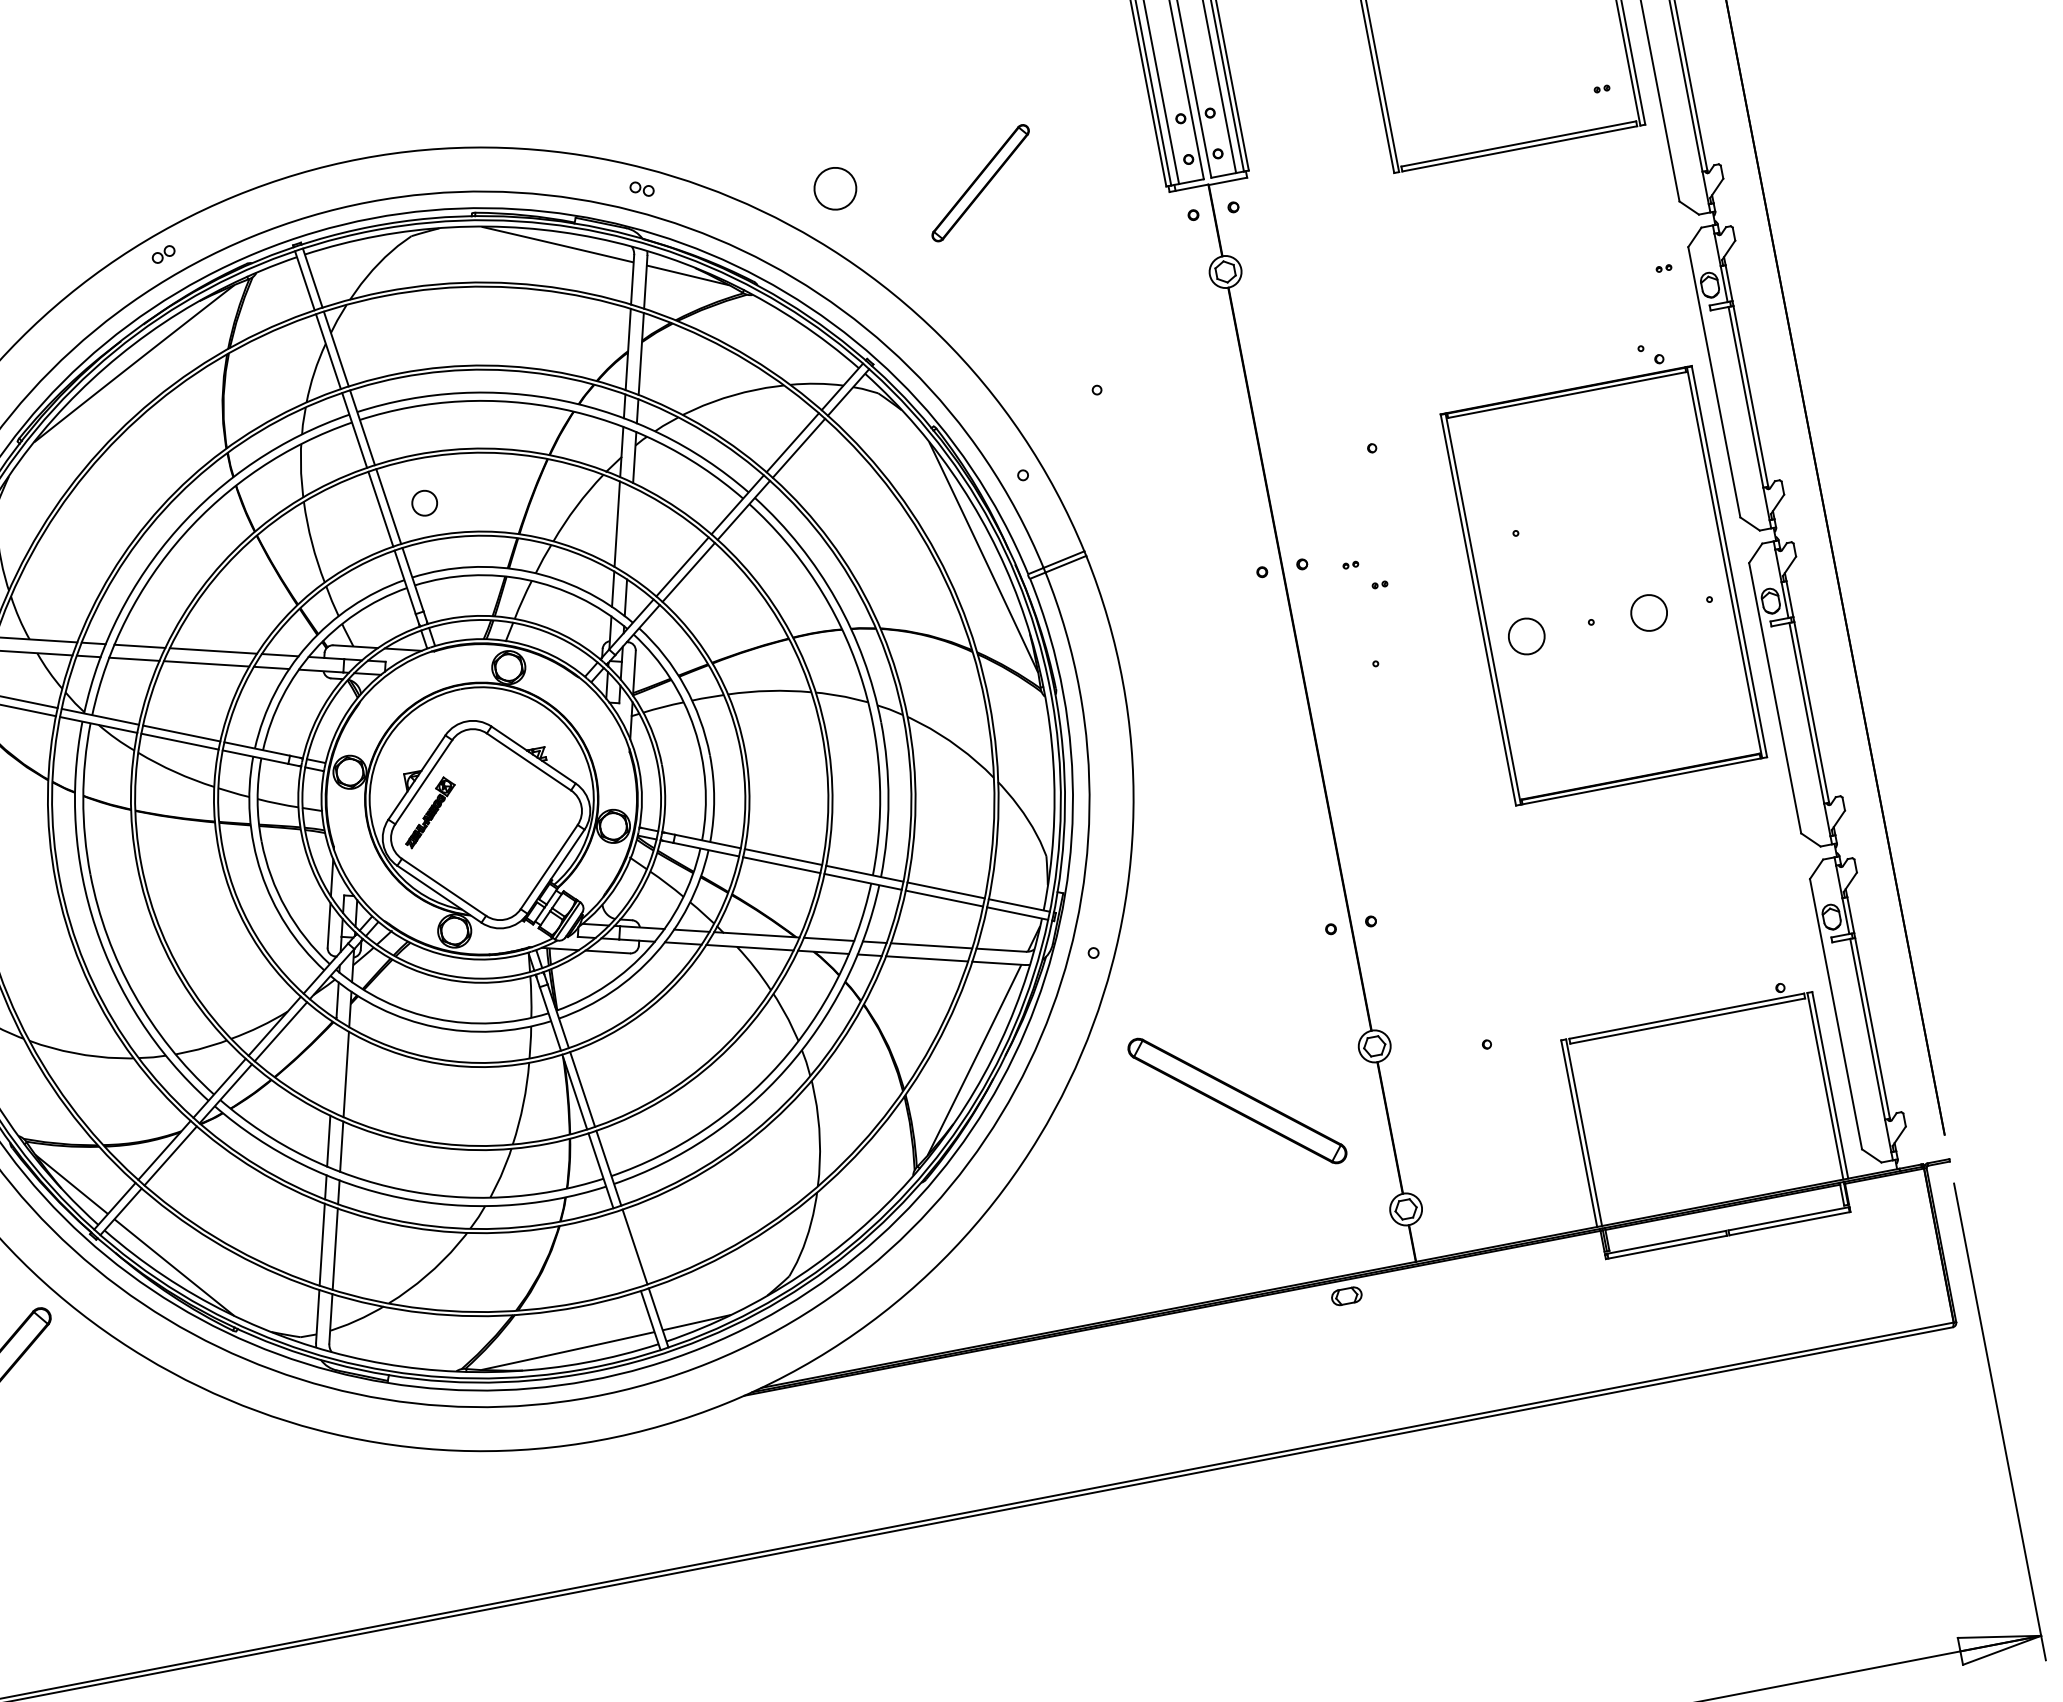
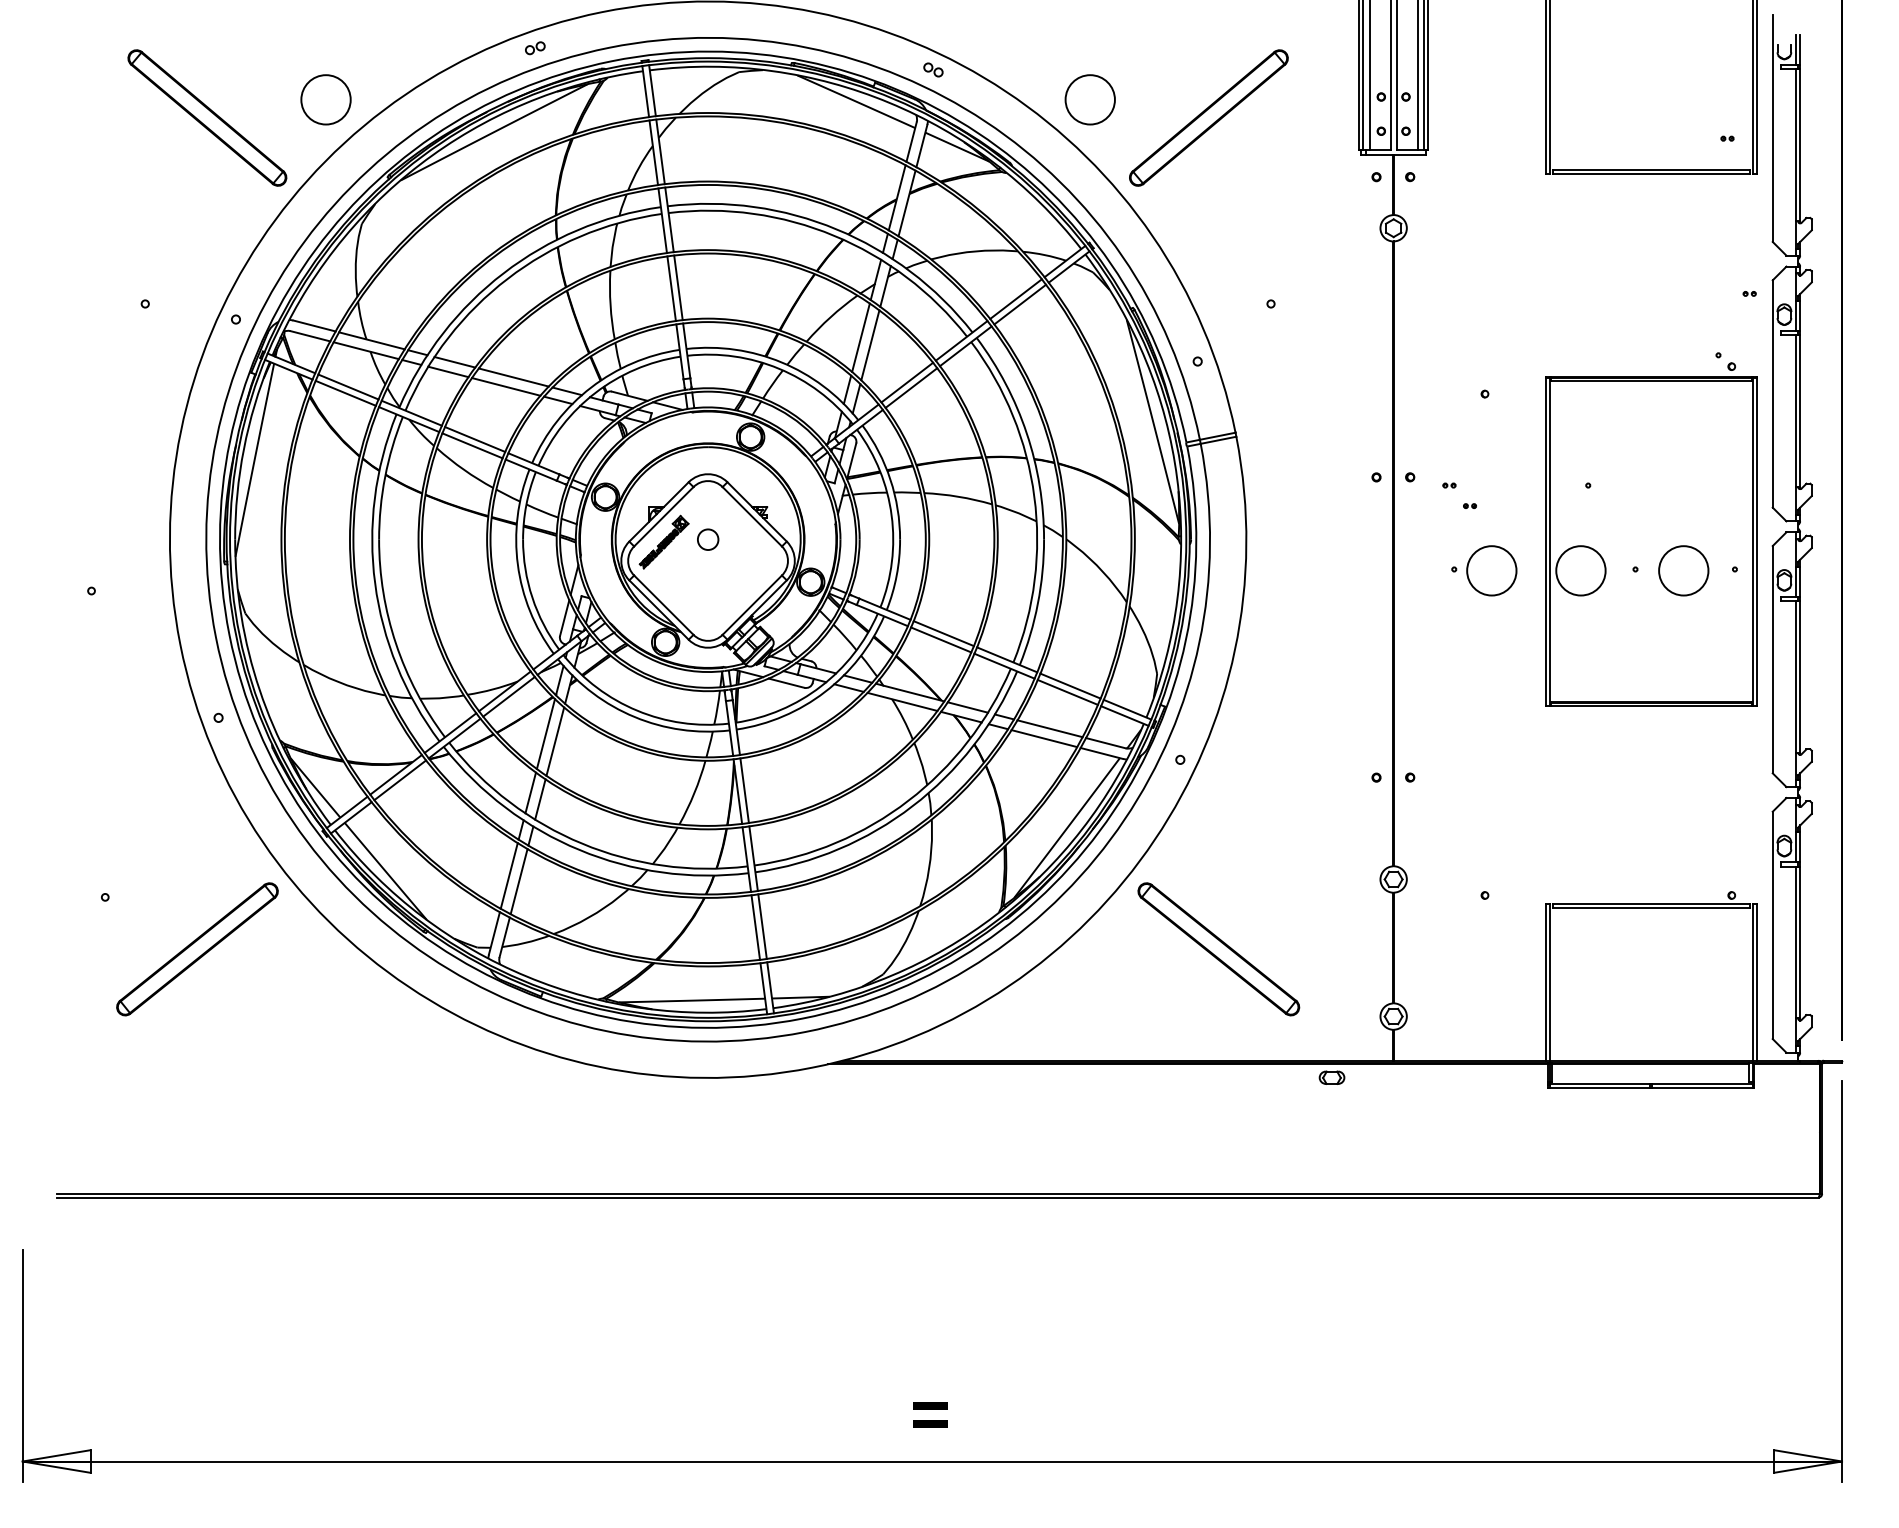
part: (980, 182) -> (1208, 117), size x1.67
circle: (834, 188) -> (1089, 99), size x1.43
circle: (425, 502) -> (708, 539), moved
line: (630, 531) -> (870, 345), added
circle: (1648, 612) -> (1683, 570), size x1.67
circle: (1526, 636) -> (1580, 570), size x1.67
circle: (1420, 656) -> (1491, 570), added
line: (332, 1068) -> (545, 734), added
part: (1237, 1101) -> (1218, 949), moved
line: (626, 1249) -> (755, 927), added

